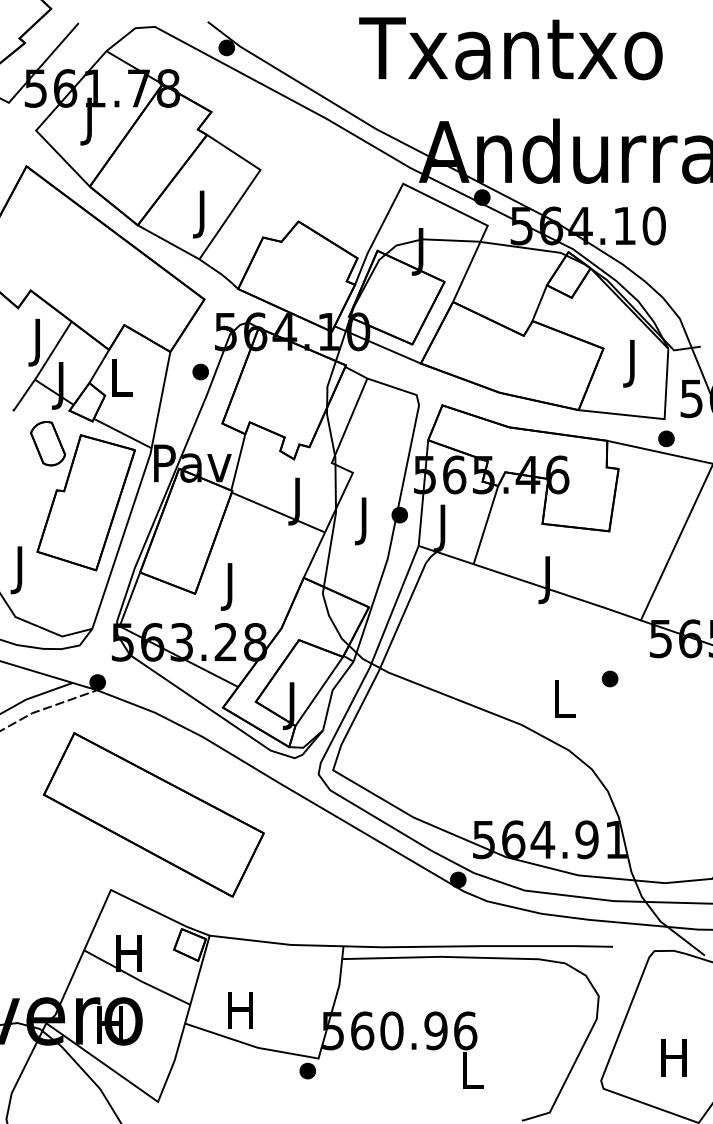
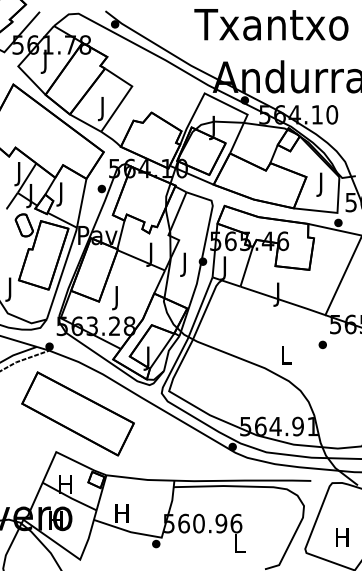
text: (511, 48) -> (271, 24), moved
text: (121, 382) -> (61, 194), L -> J
part: (609, 678) -> (322, 344), moved

